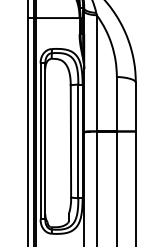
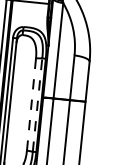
line: (70, 140) -> (31, 103), solid -> dashed
line: (78, 141) -> (37, 105), solid -> dashed

